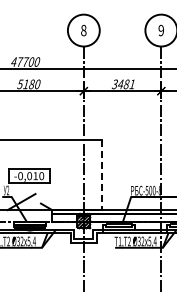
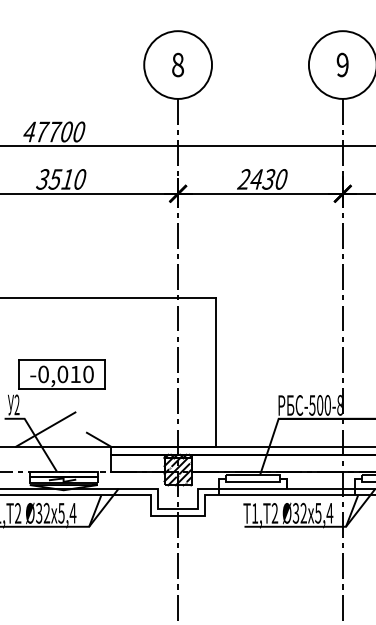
text: (26, 84) -> (56, 179), 5180 -> 3510
text: (123, 84) -> (262, 179), 3481 -> 2430
line: (101, 175) -> (215, 373), dashed -> solid

